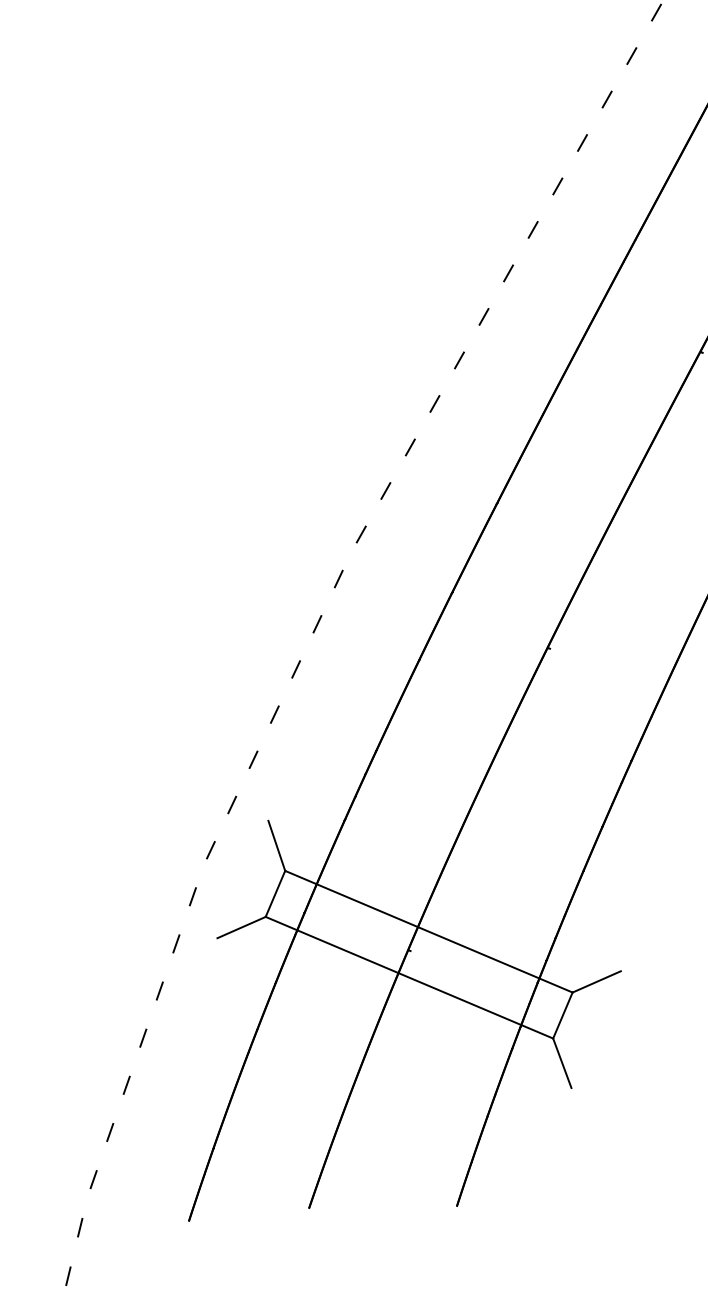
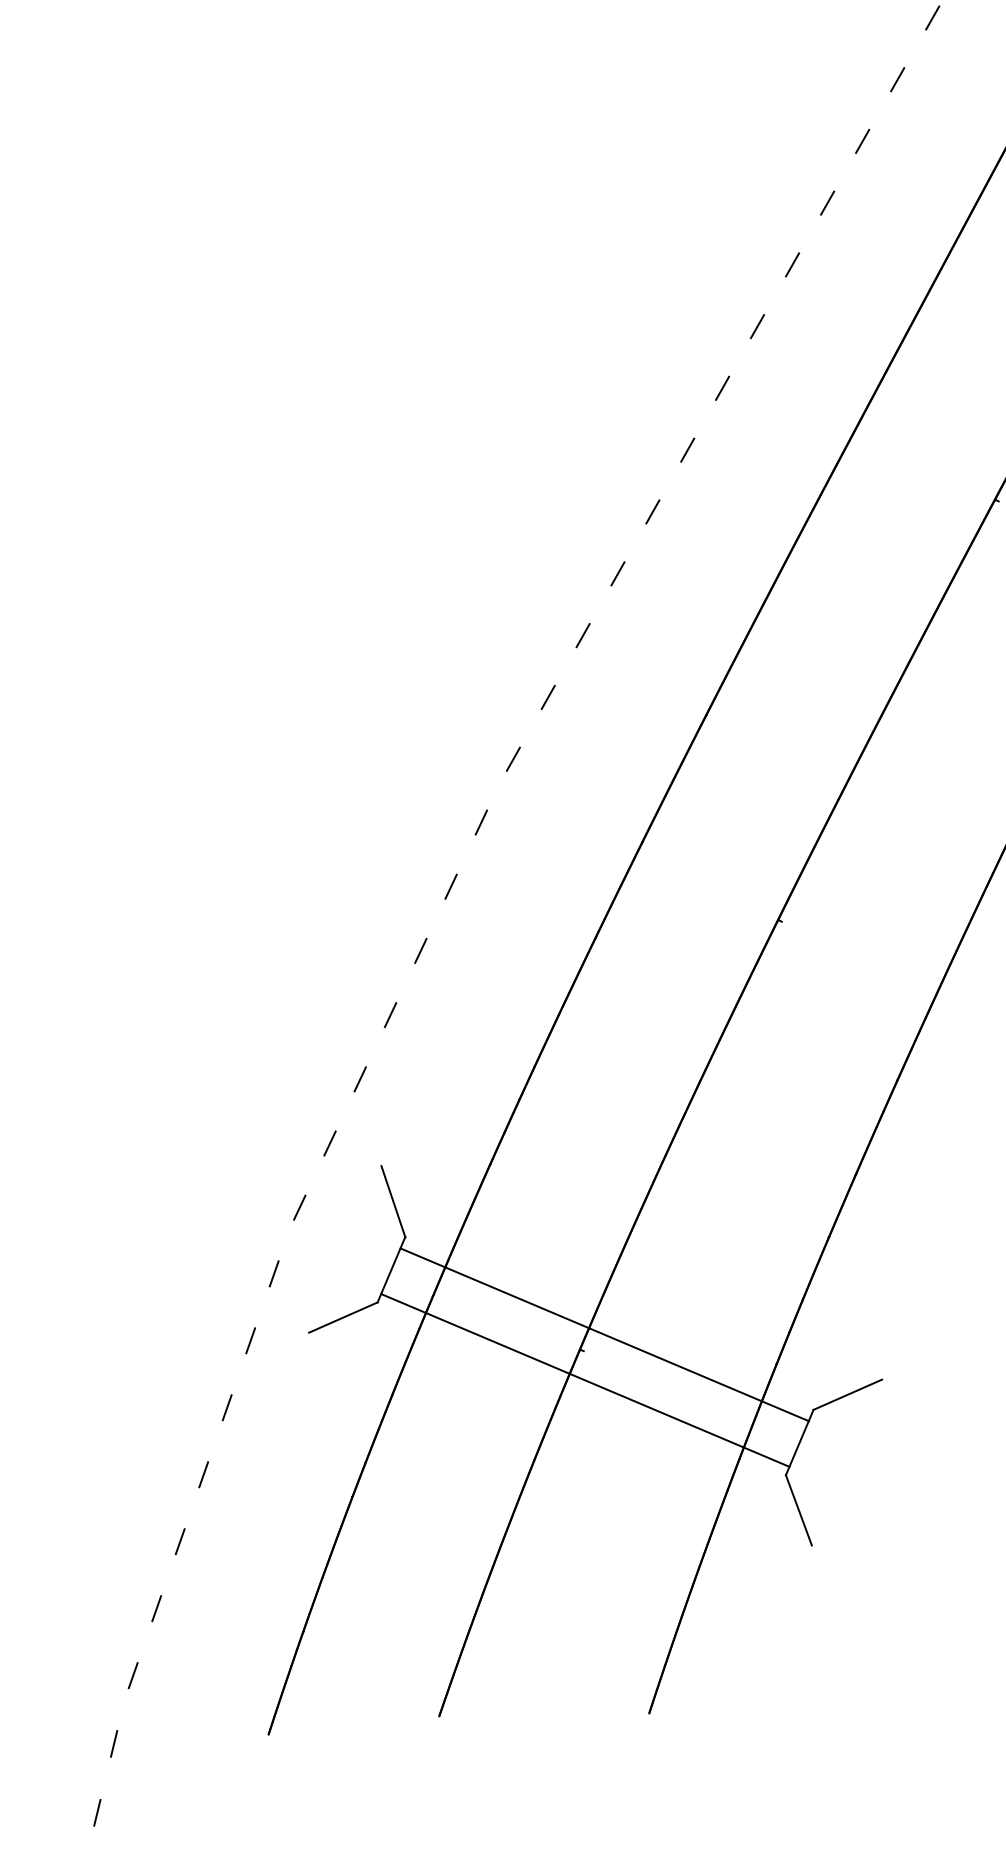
line: (428, 931) -> (585, 1380), moved
line: (409, 977) -> (604, 1334), moved

